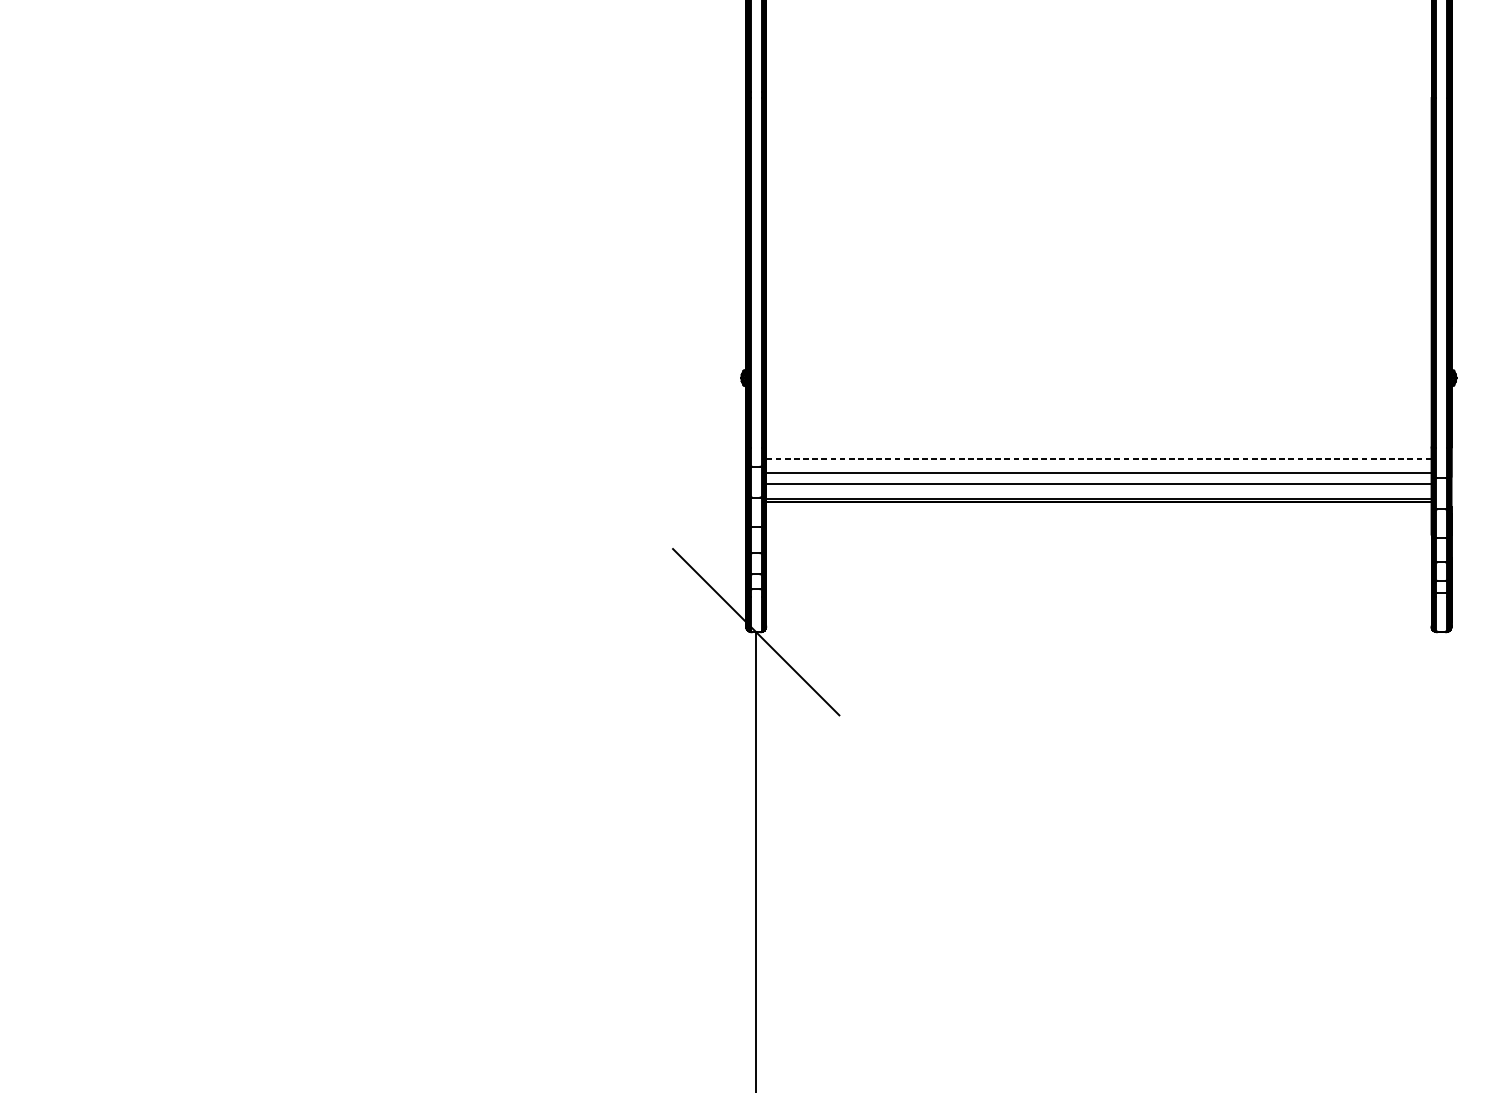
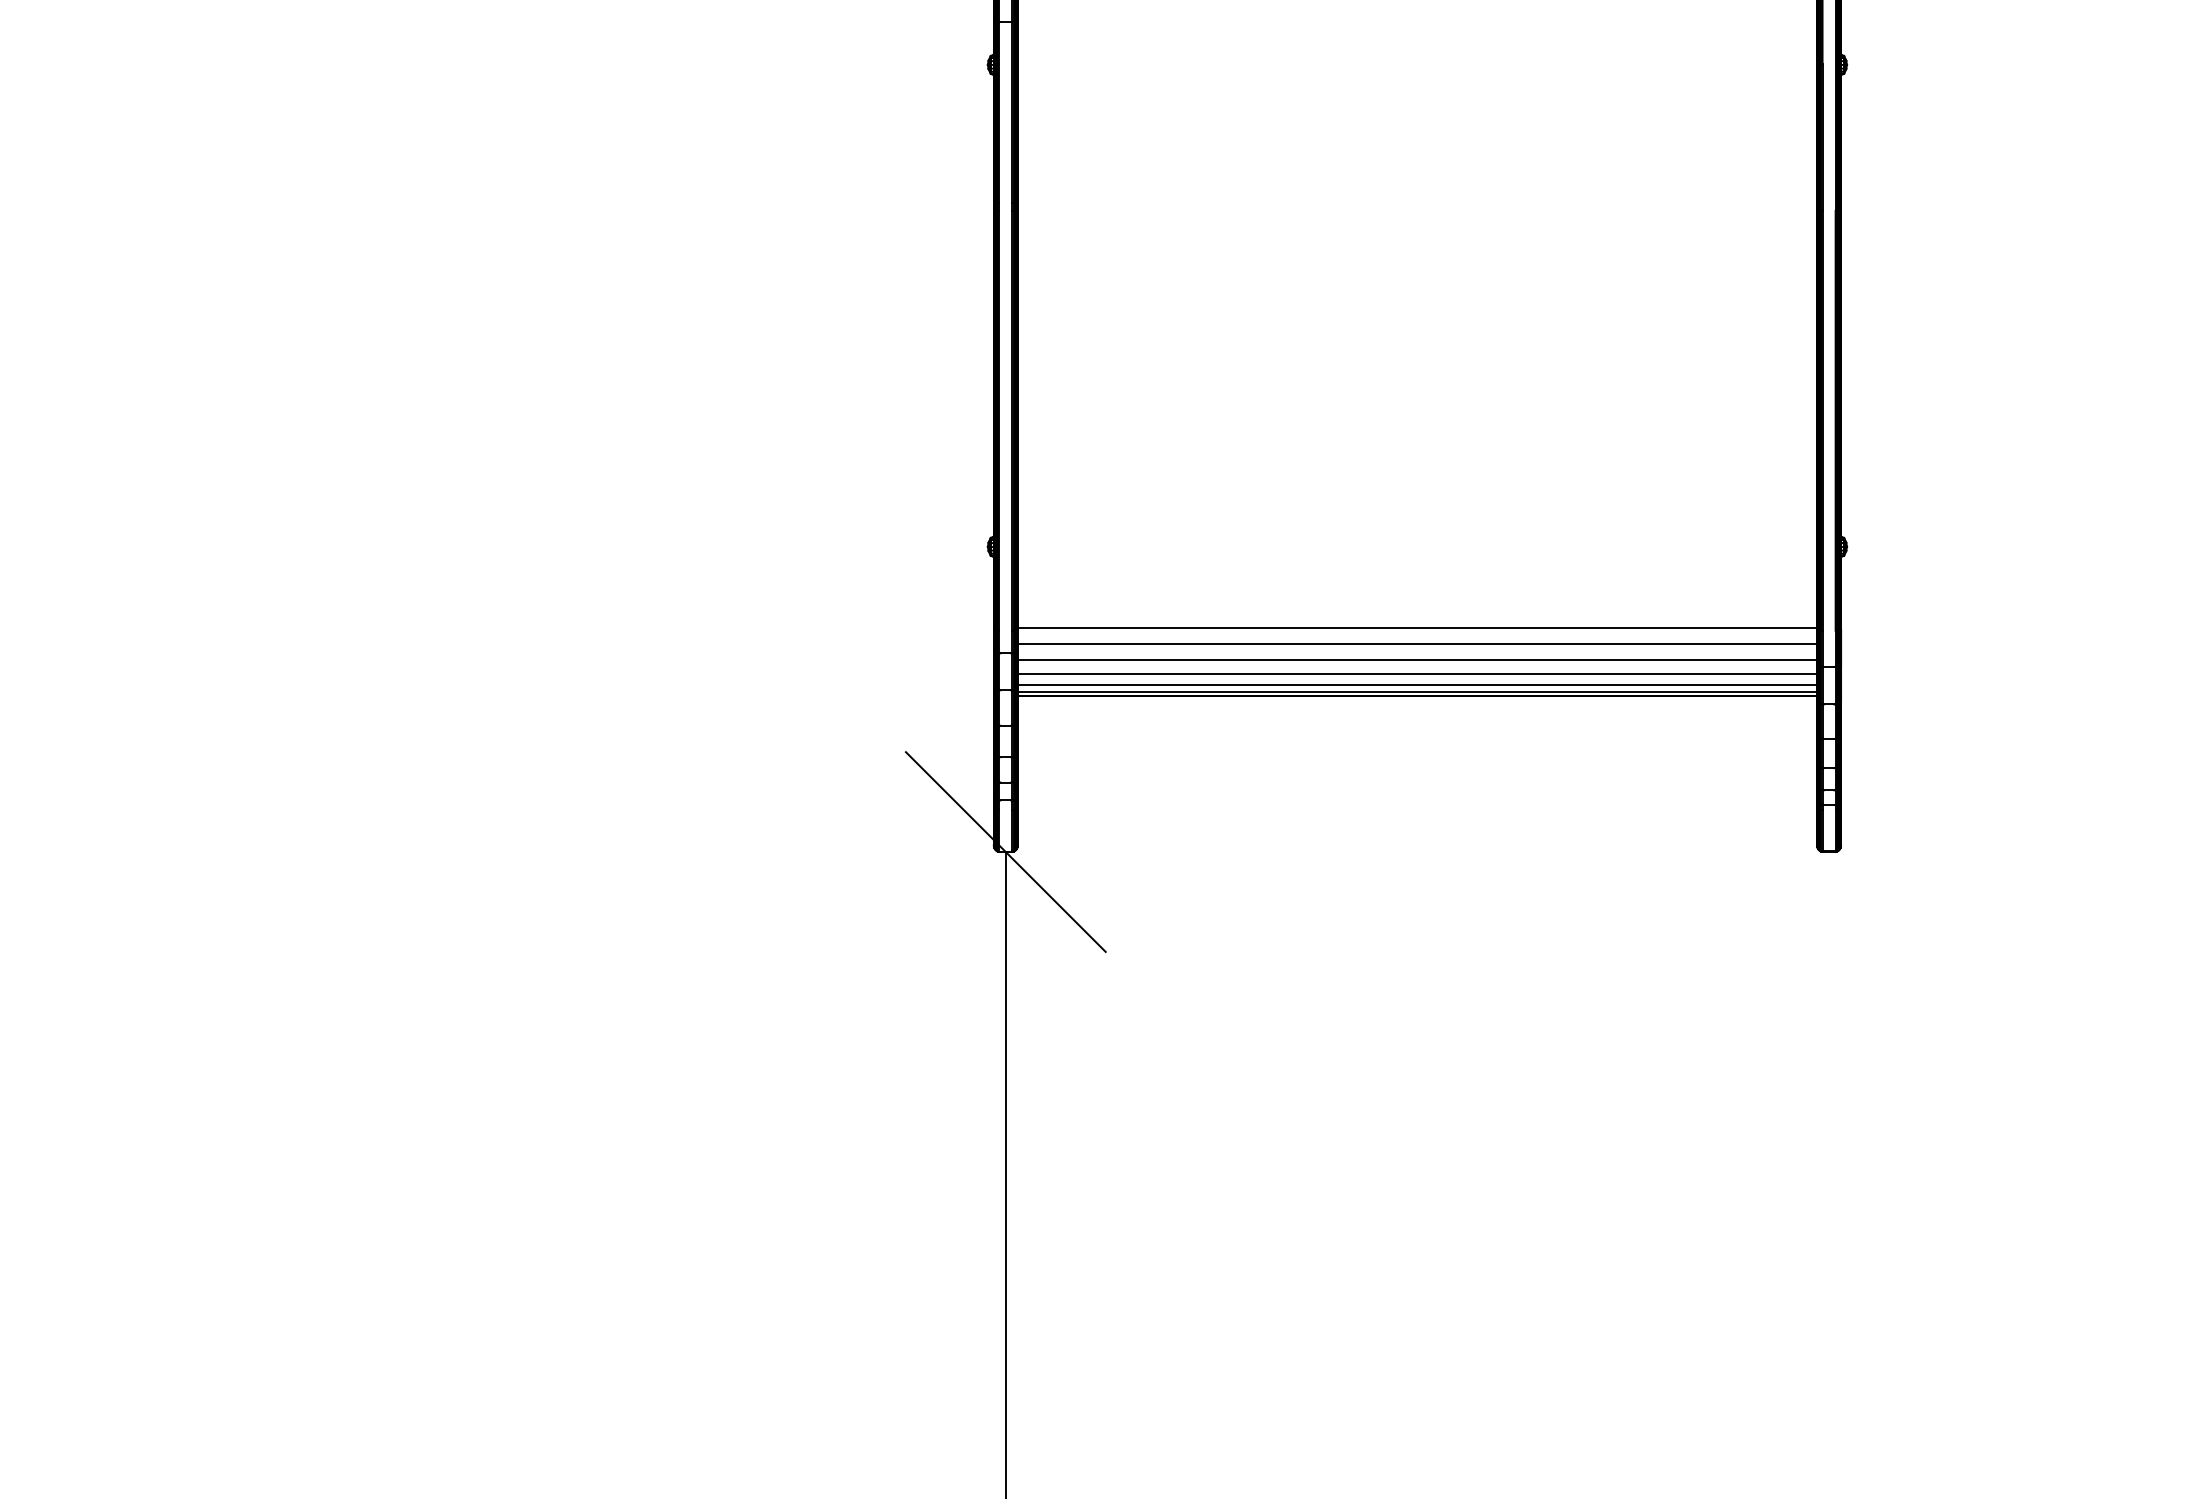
line: (1098, 445) -> (1417, 627), added
line: (1098, 459) -> (1417, 644), dashed -> solid
line: (1098, 492) -> (1417, 684), added

